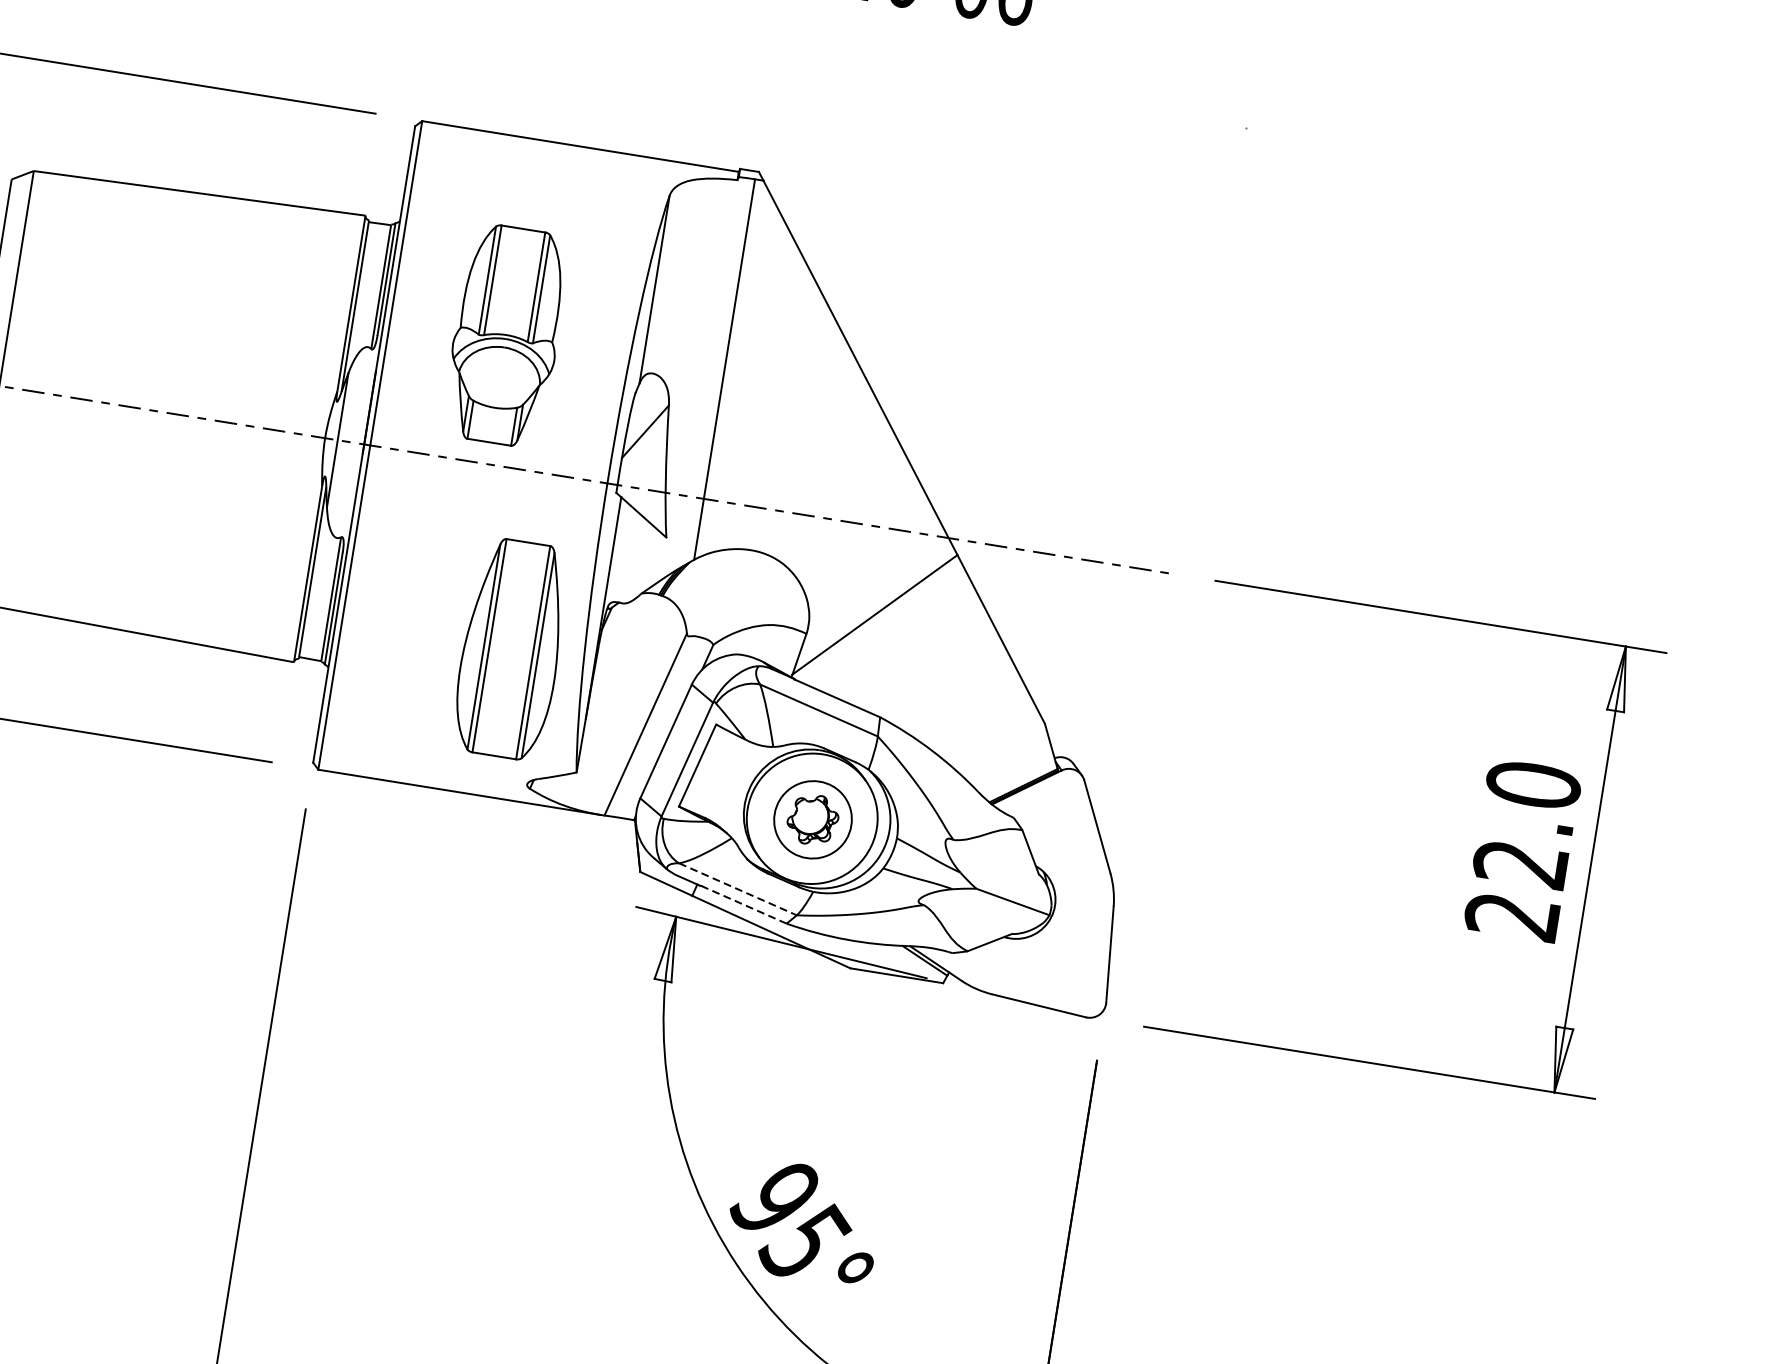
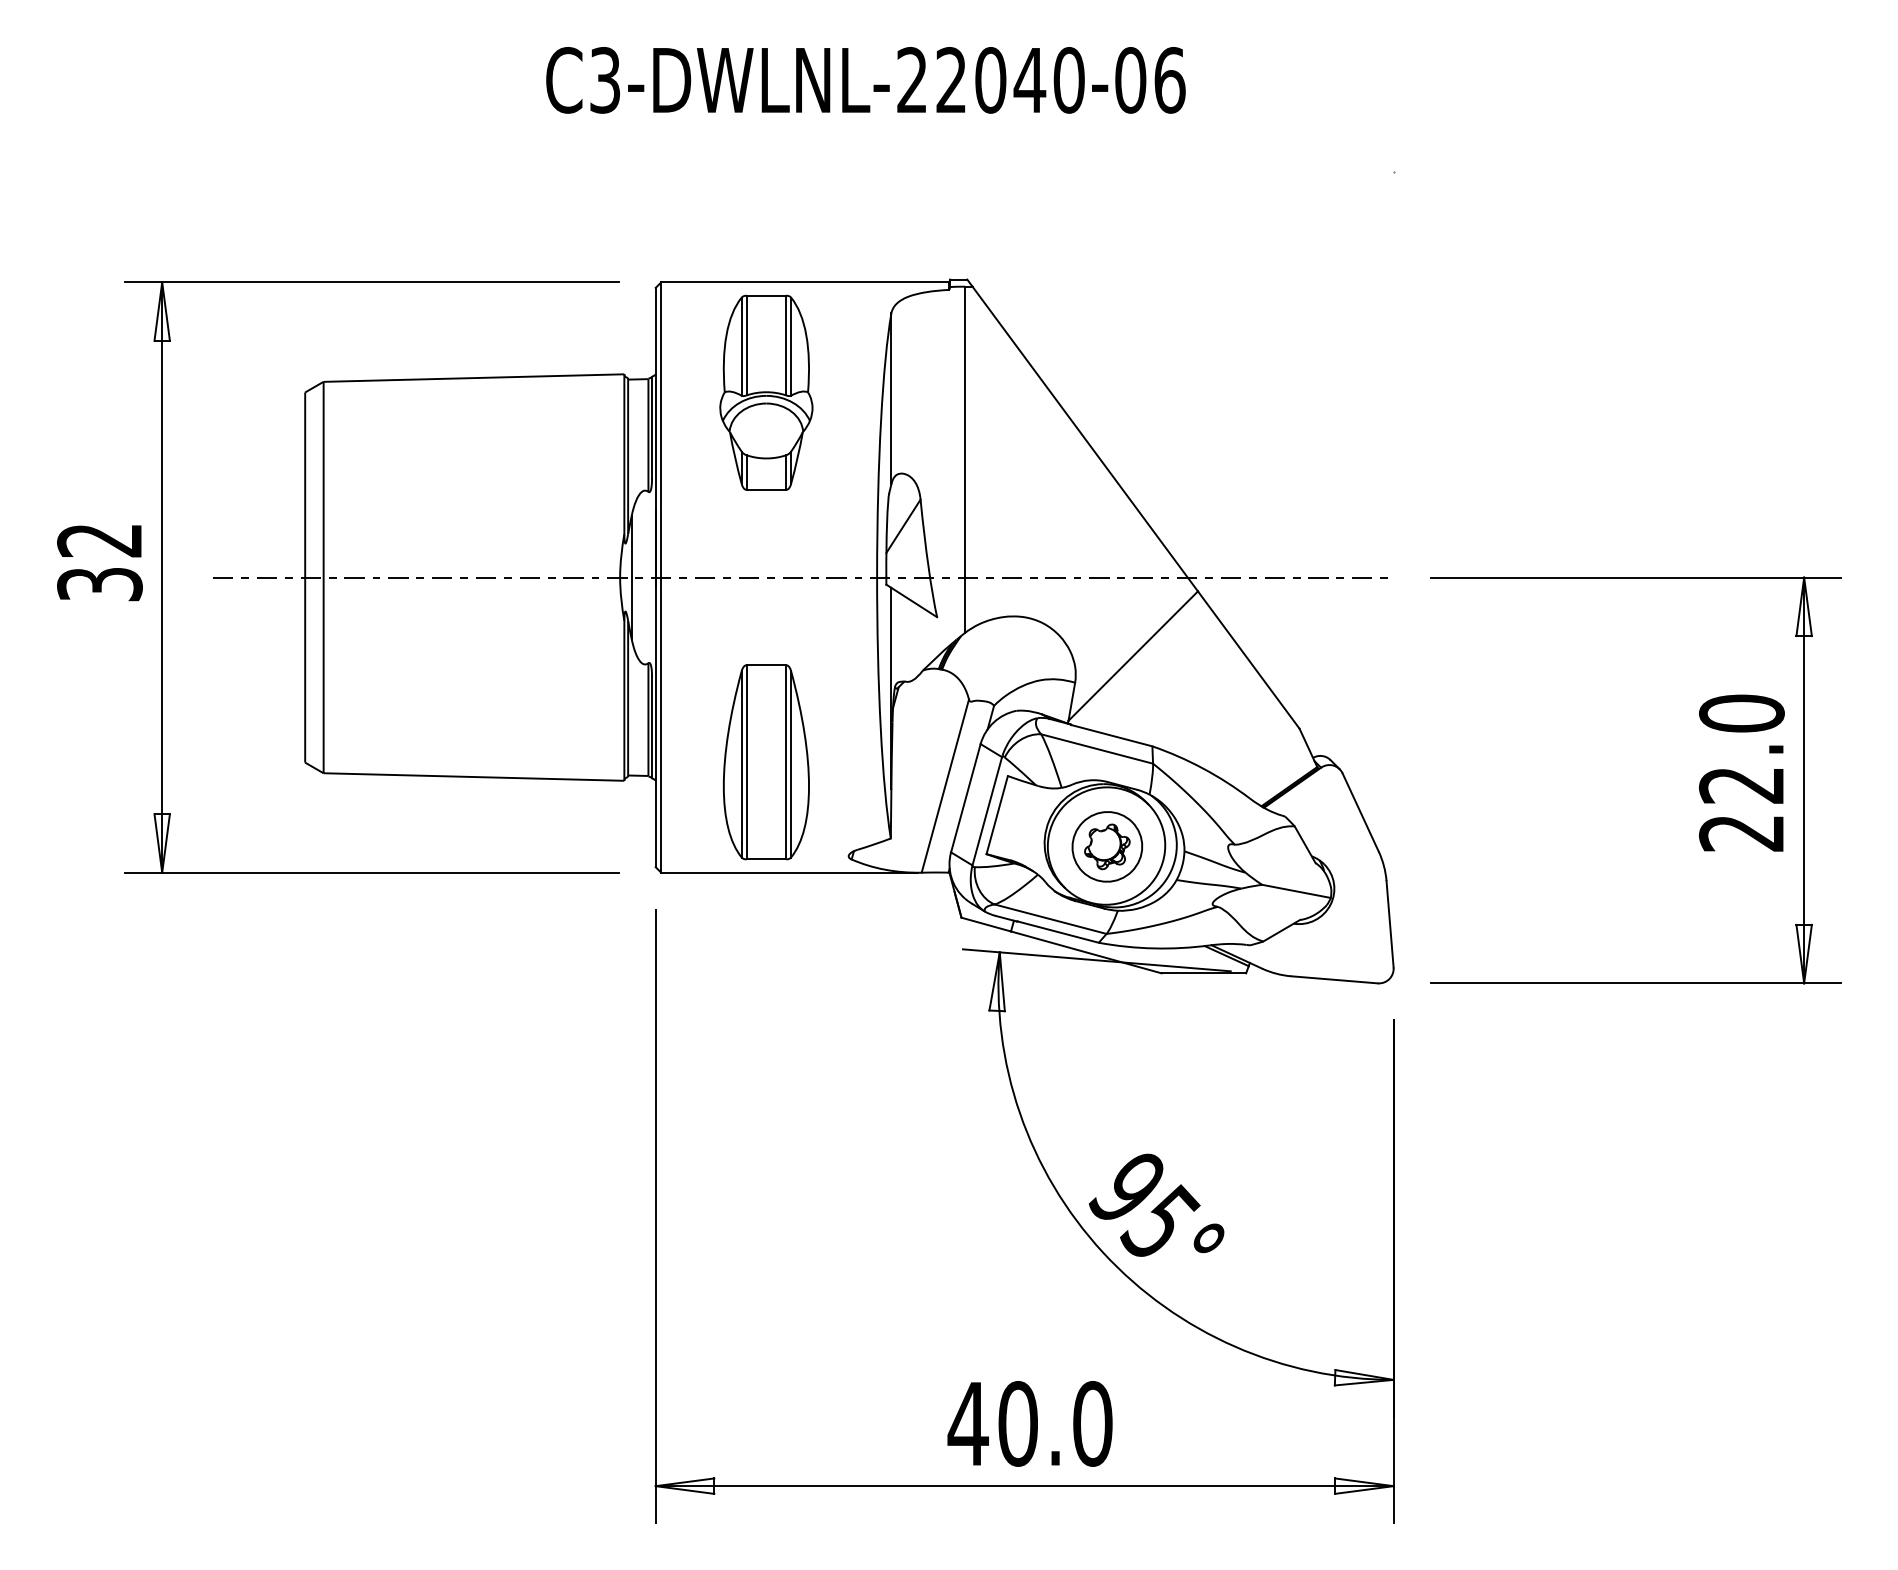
part: (506, 335) -> (766, 392), moved
part: (511, 649) -> (766, 762), moved
line: (737, 889) -> (1050, 919), dashed -> solid
line: (744, 905) -> (1058, 932), dashed -> solid

